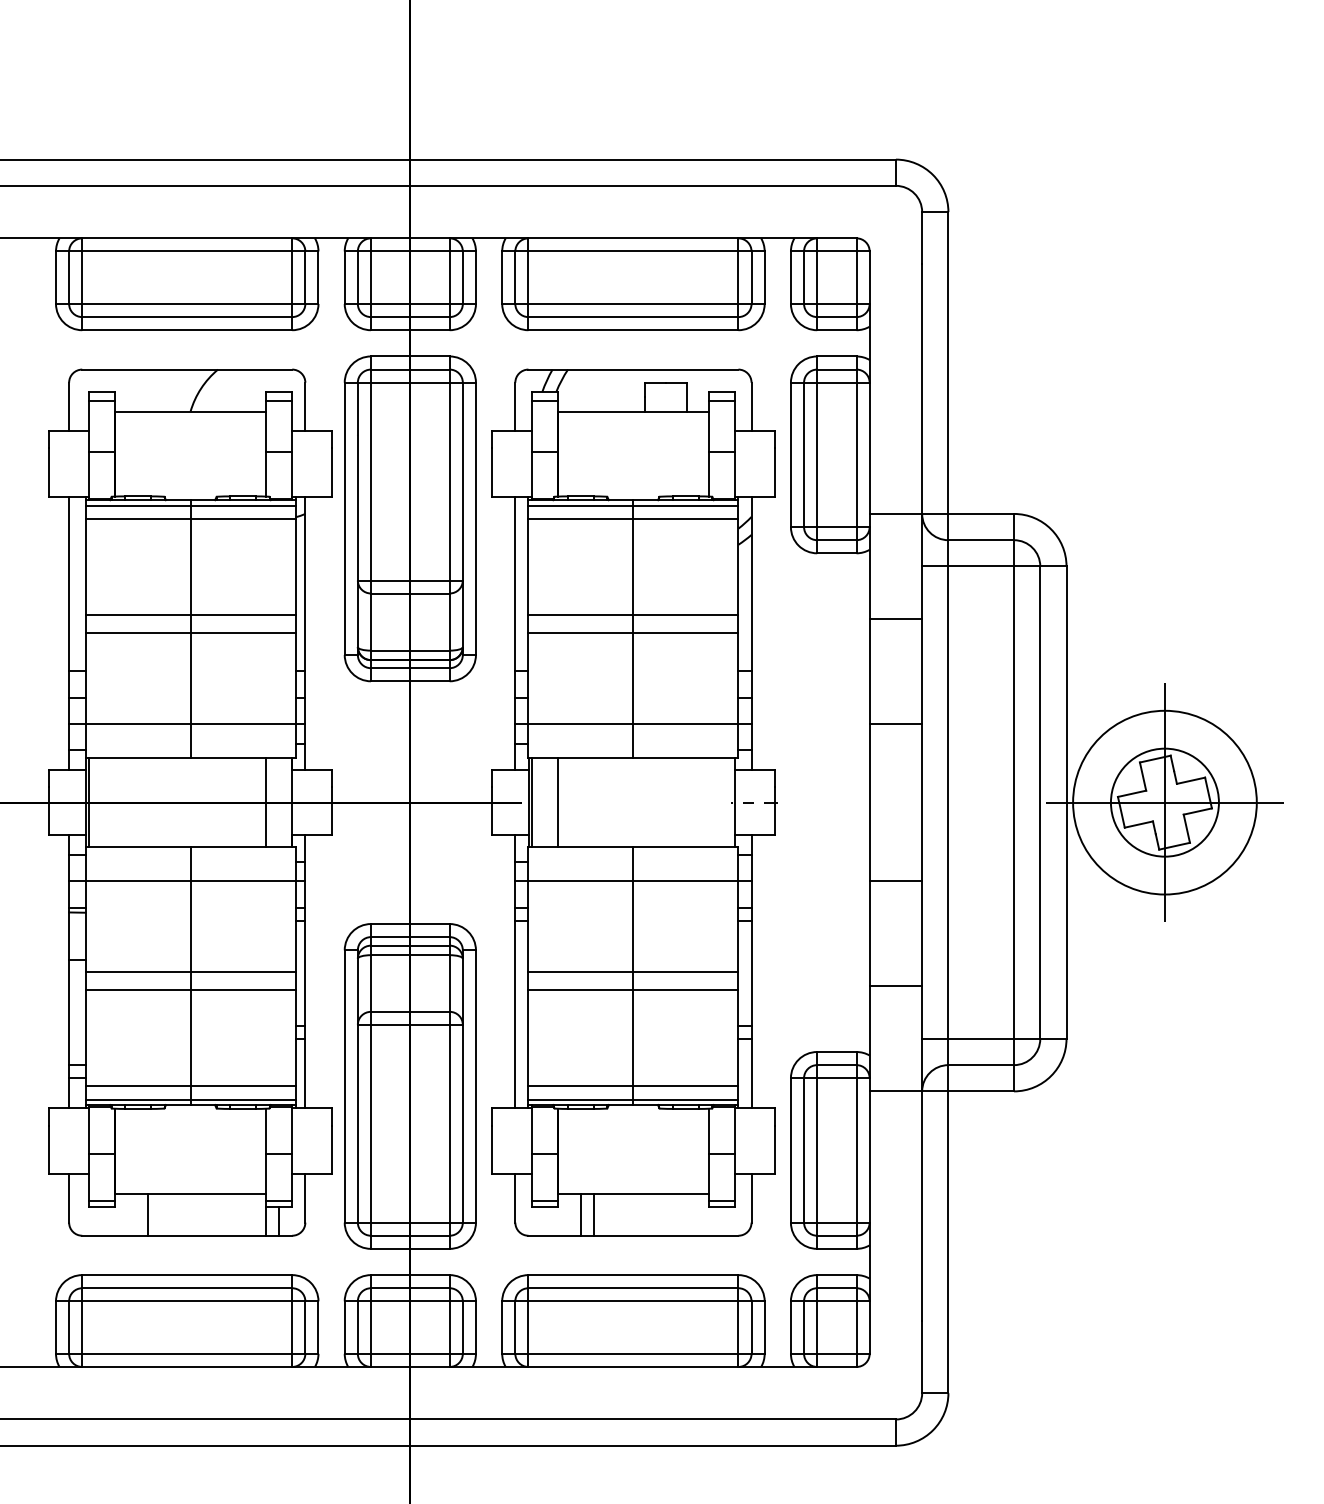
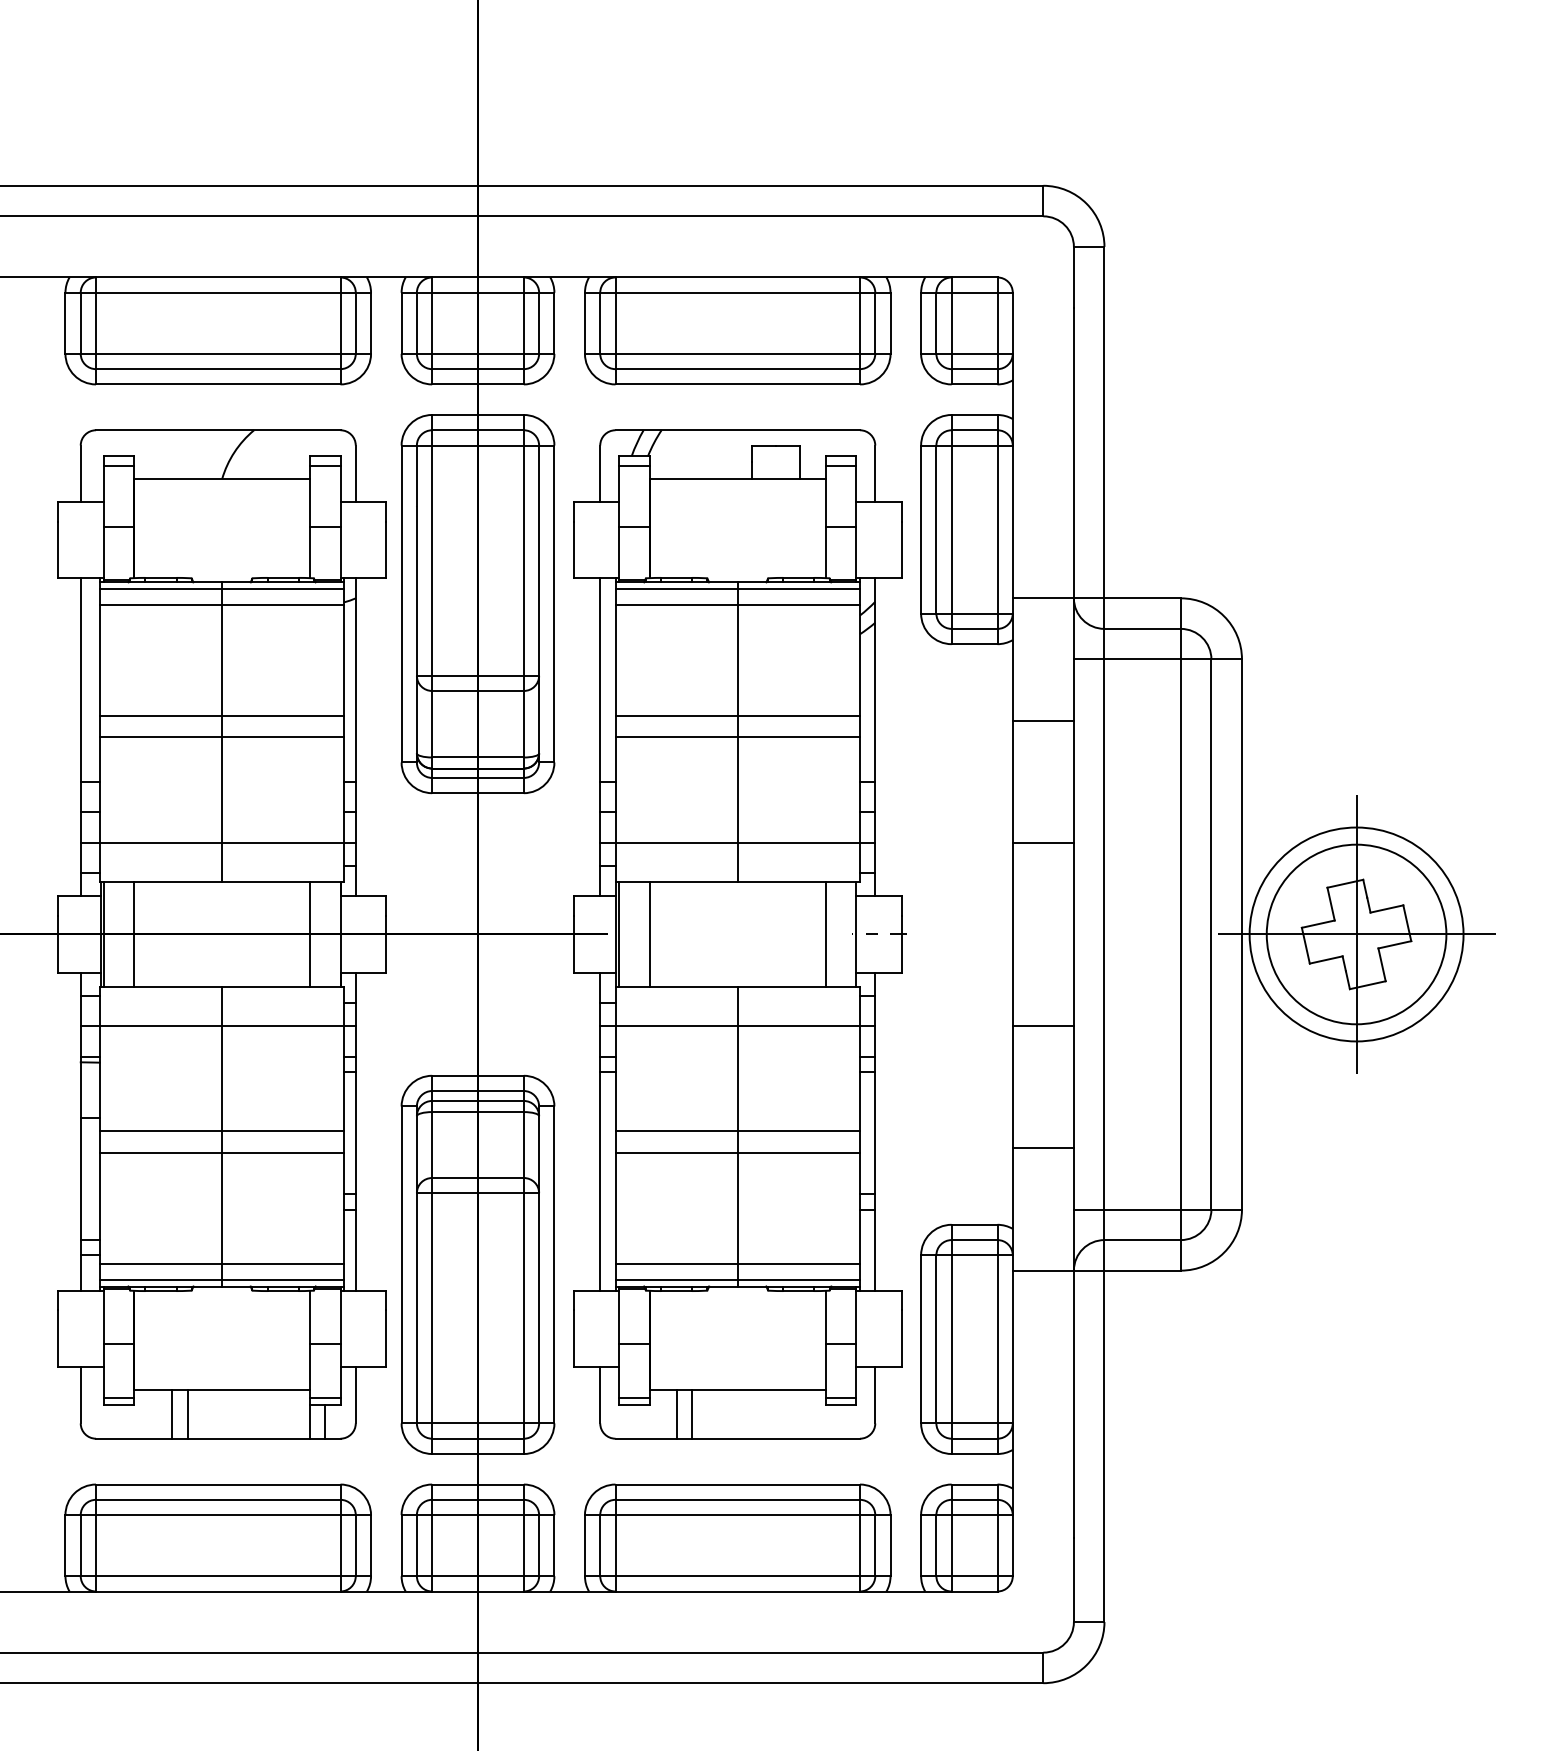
line: (115, 802) -> (134, 934), added
line: (708, 802) -> (825, 934), added
circle: (1164, 802) -> (1356, 934), size x1.43
line: (160, 1214) -> (187, 1413), added

